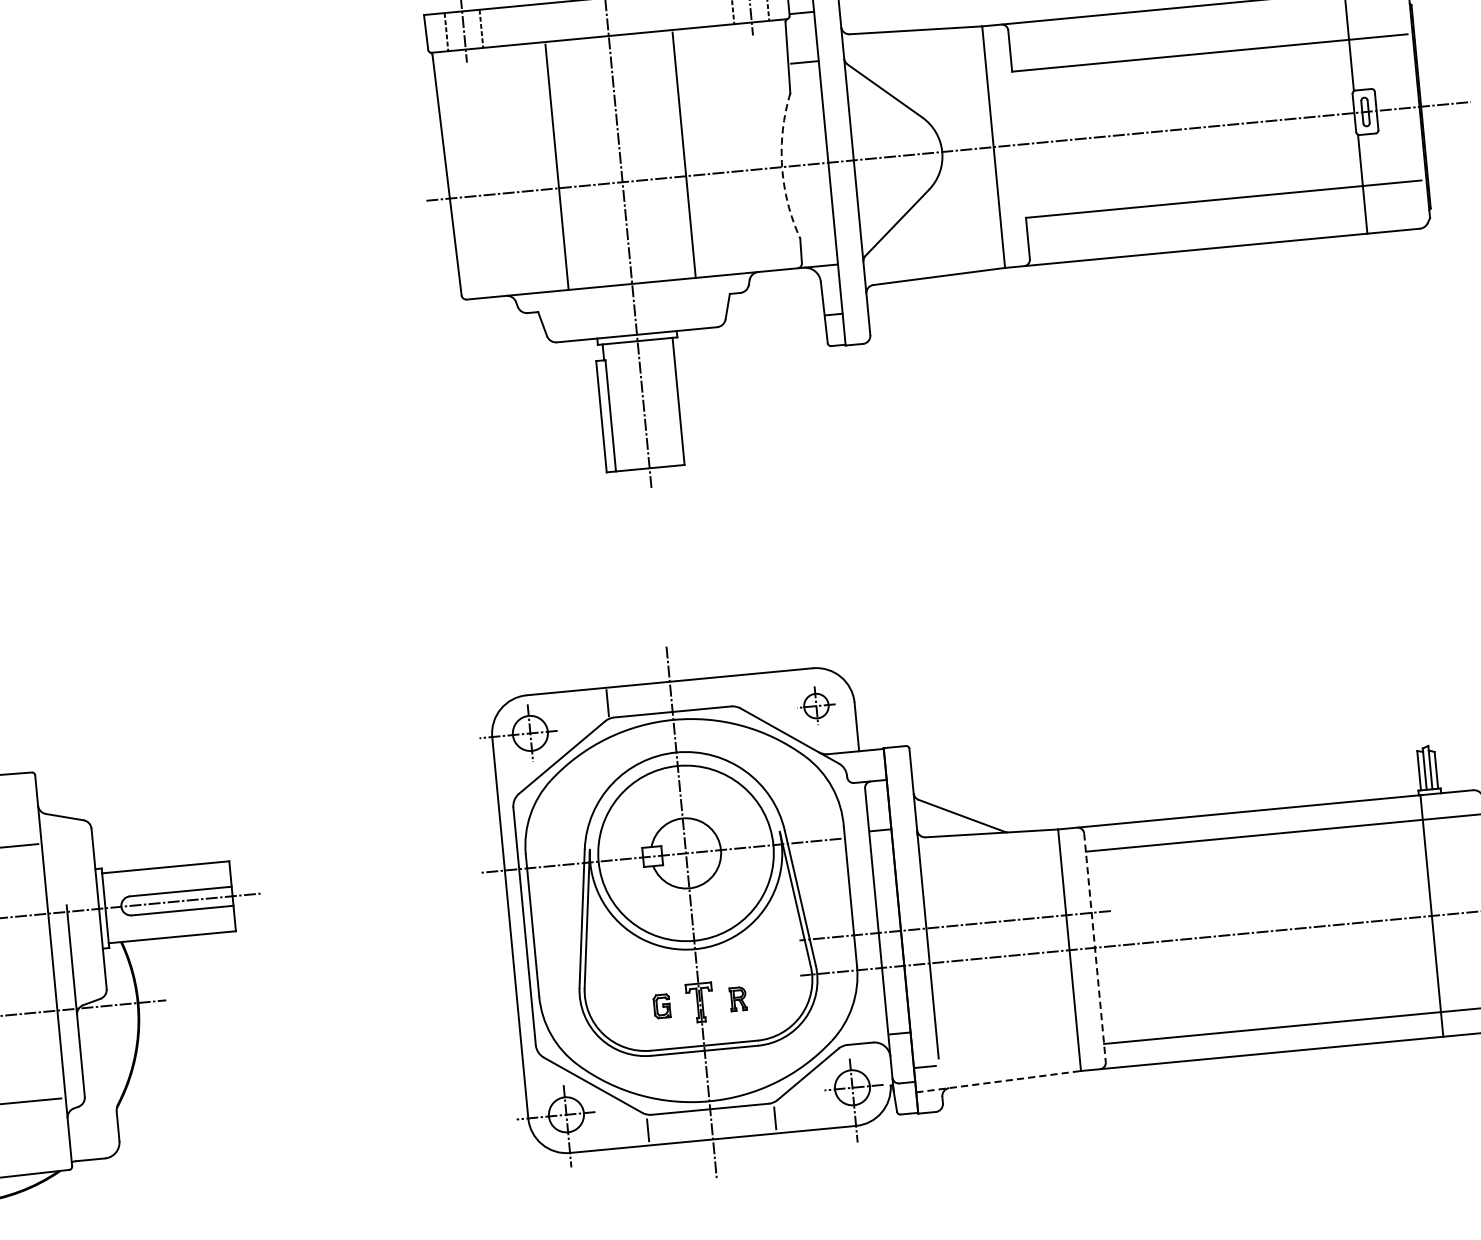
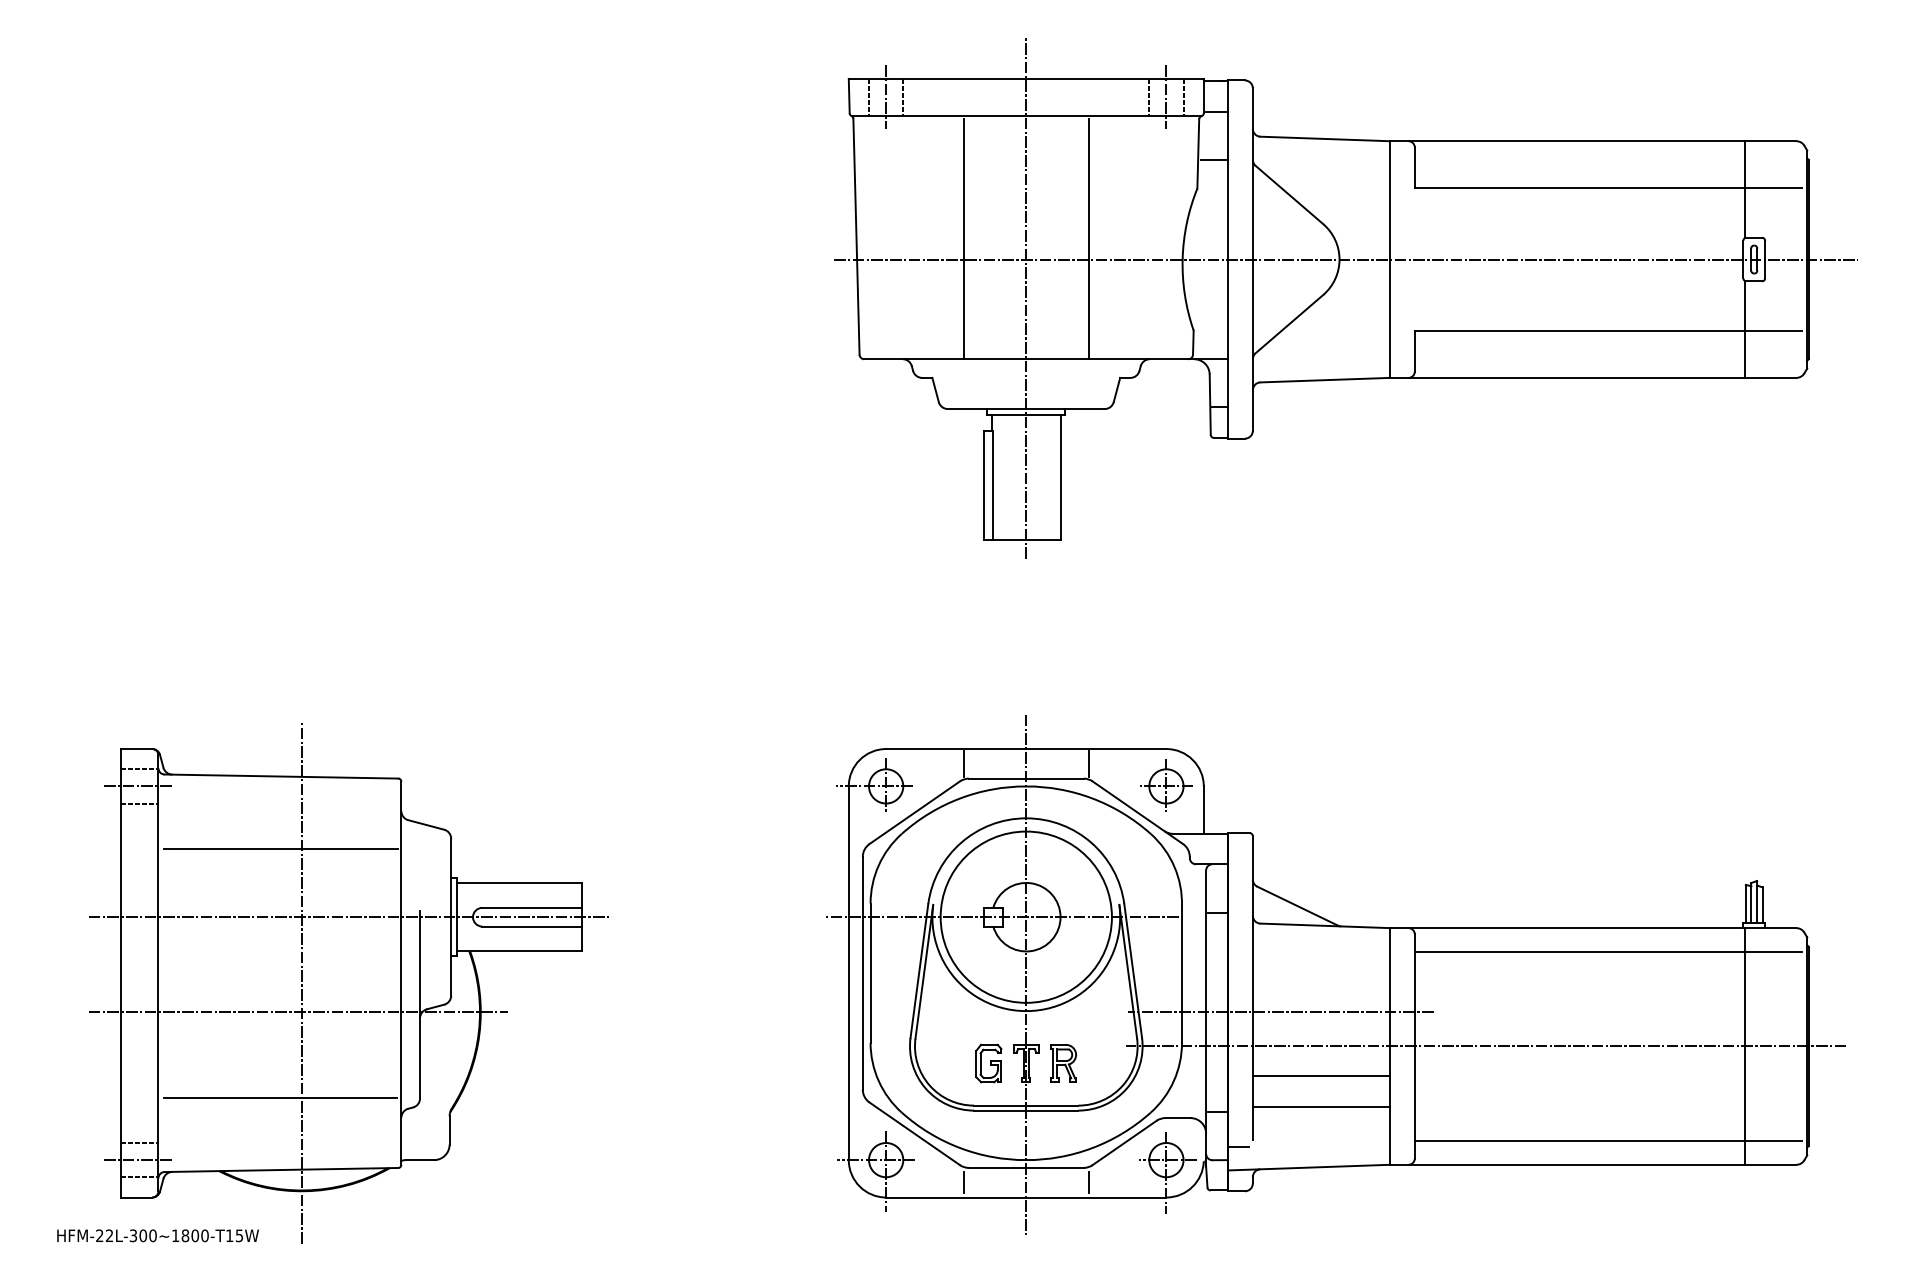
arc: (782, 167) -> (1182, 259), dashed -> solid
line: (734, 690) -> (1088, 763), added
part: (816, 705) -> (1166, 785), size x1.43
line: (1094, 947) -> (1414, 1046), dashed -> solid
line: (1001, 986) -> (1320, 1075), added
part: (738, 999) -> (1063, 1063), size x1.67
part: (661, 1006) -> (988, 1063), size x1.67
line: (1004, 1019) -> (1320, 1107), added
line: (999, 1081) -> (1309, 1167), dashed -> solid

